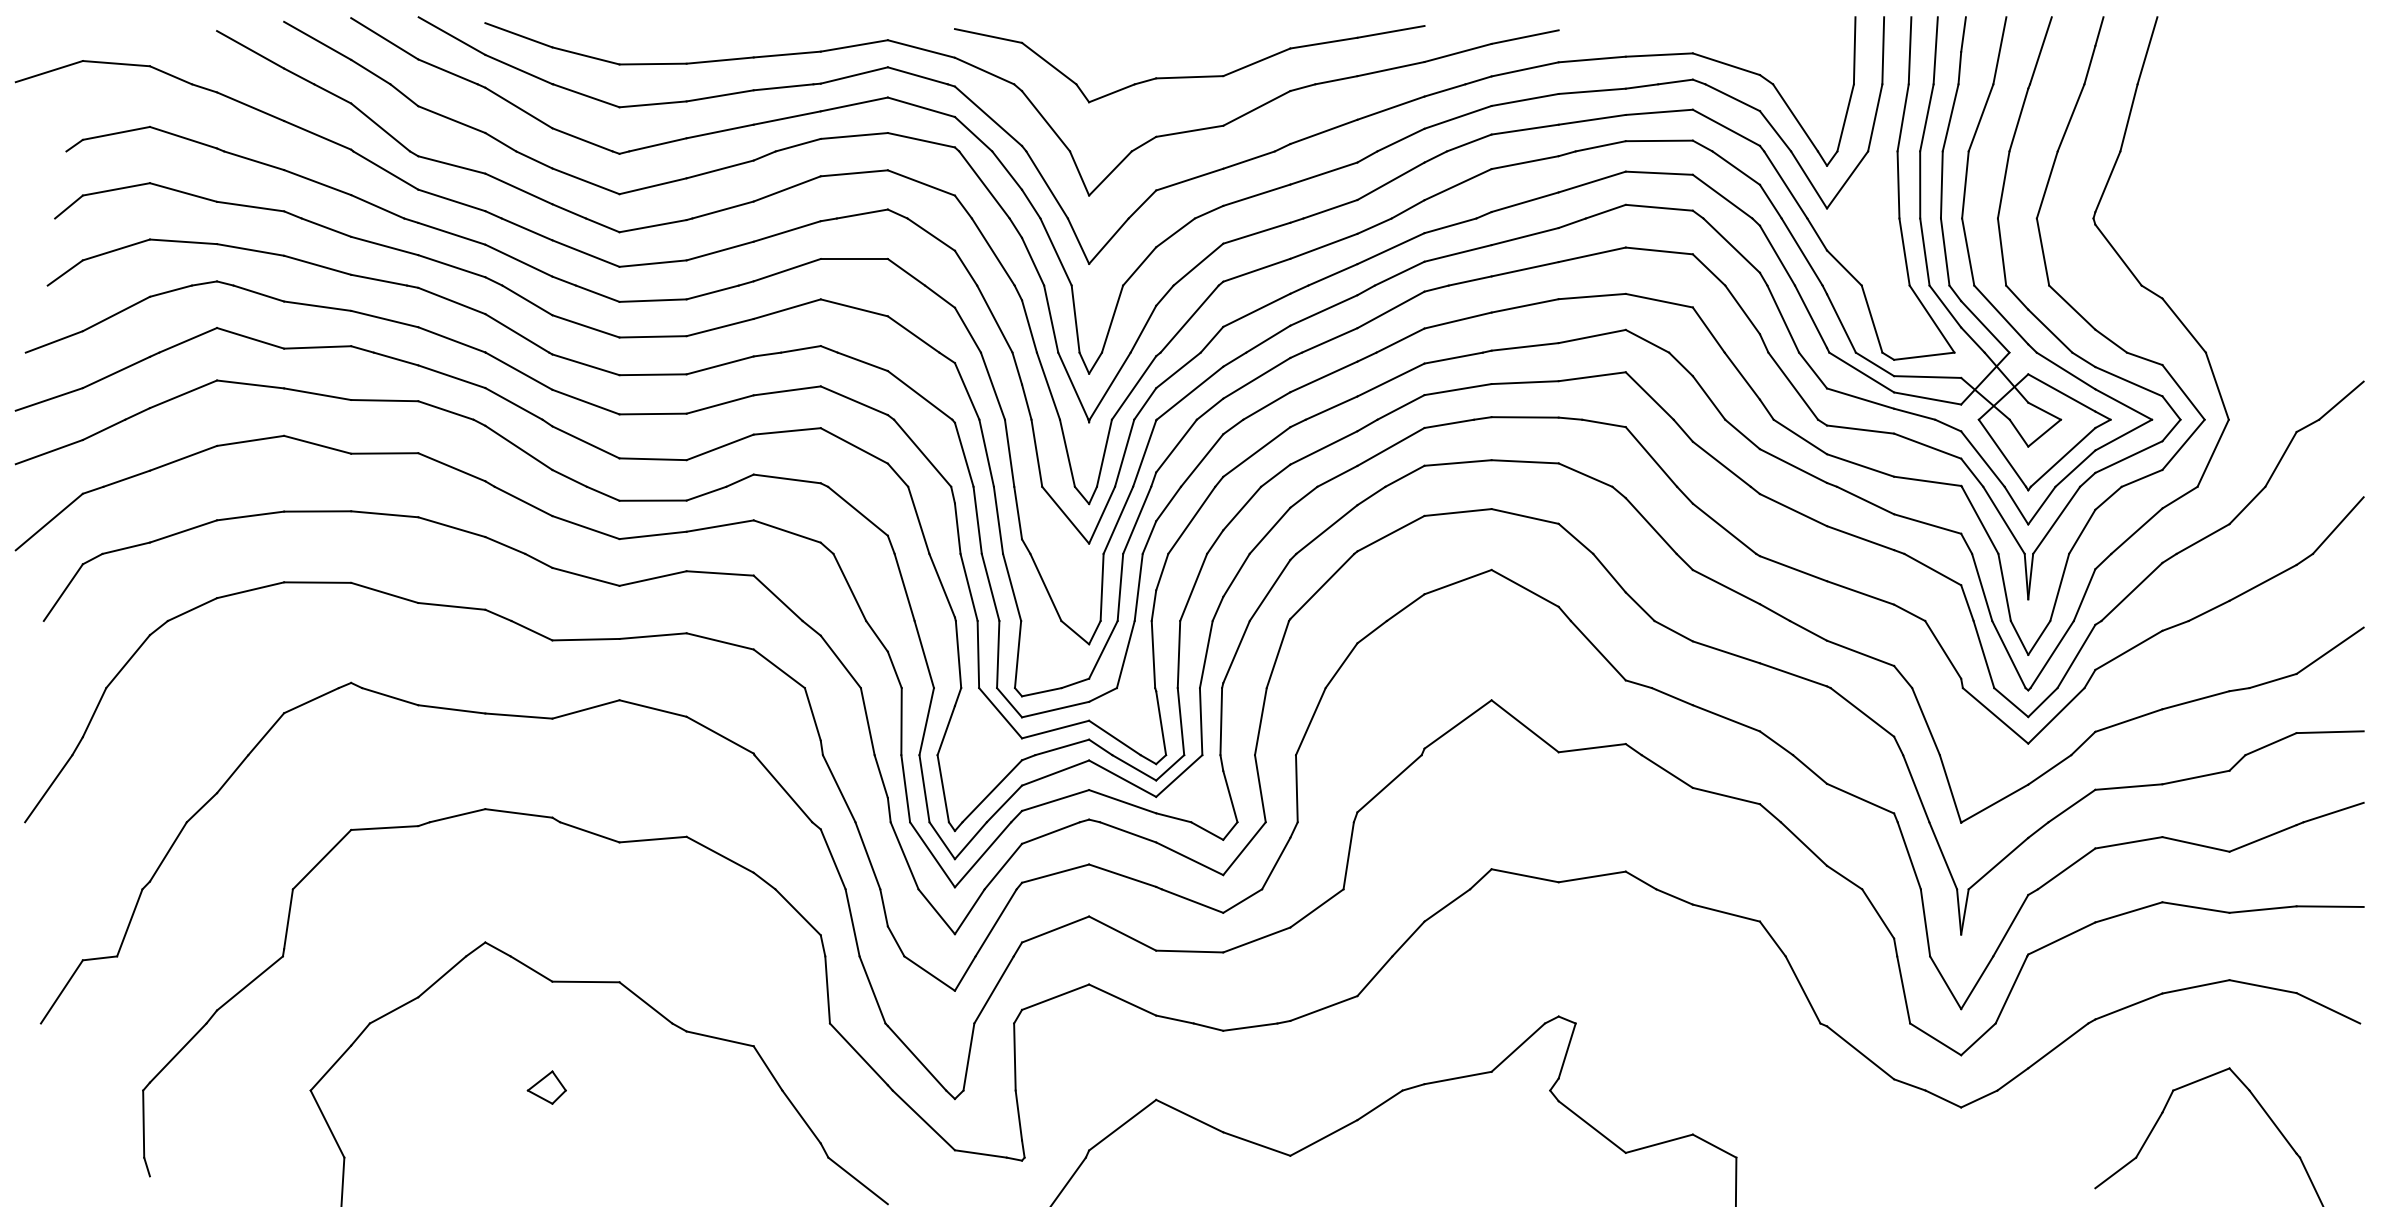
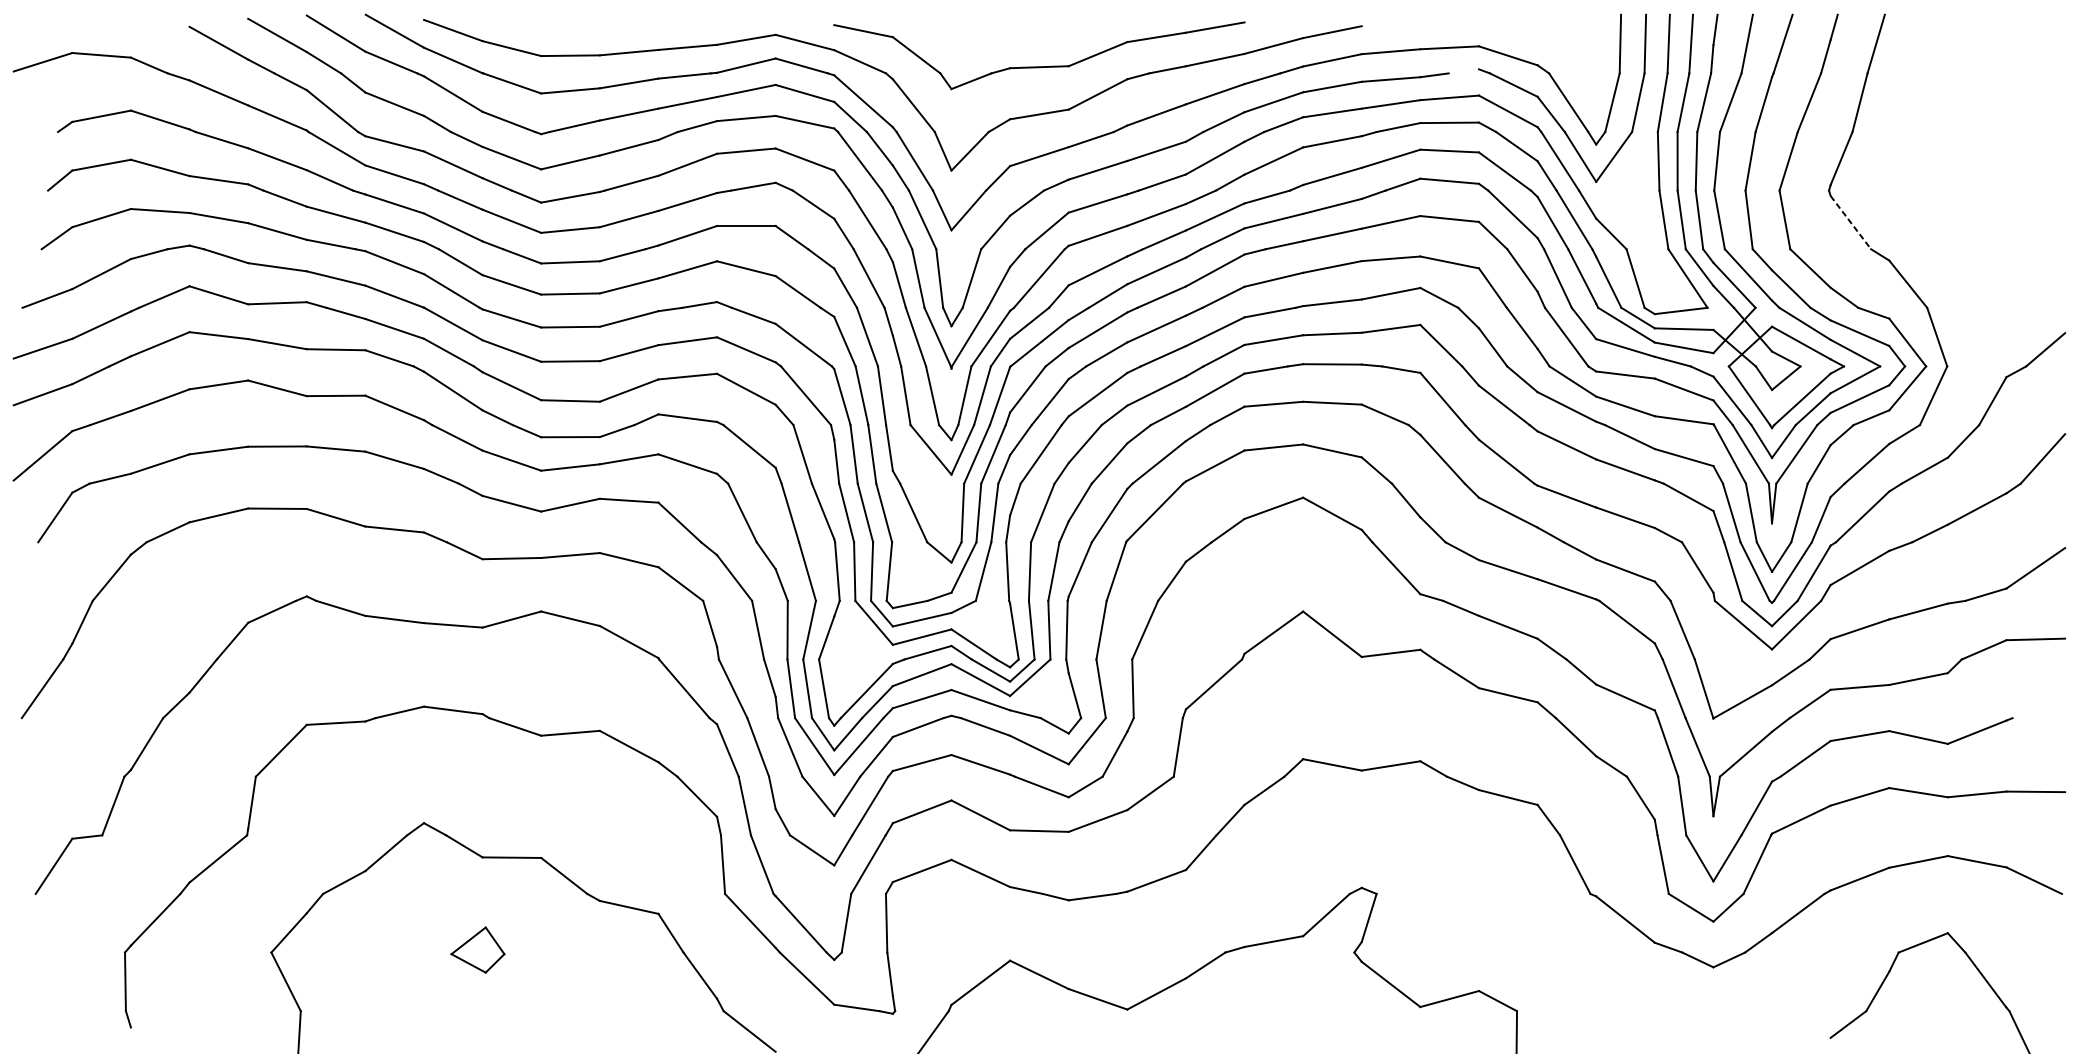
line: (1675, 81) -> (1463, 70), removed
line: (2118, 255) -> (1850, 222), solid -> dashed
line: (2333, 812) -> (2038, 709), removed
part: (546, 1087) -> (477, 949), size x1.6

